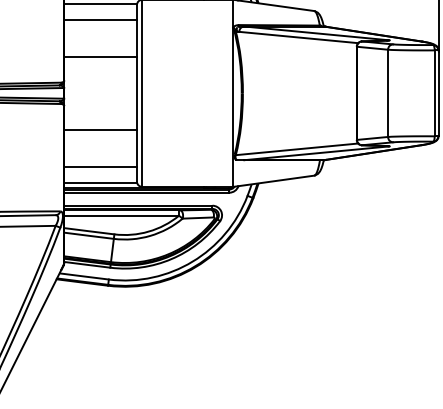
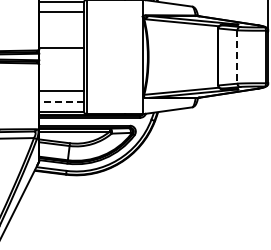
line: (100, 56) -> (61, 47), moved
line: (388, 92) -> (237, 56), solid -> dashed
line: (100, 130) -> (61, 91), moved
line: (100, 166) -> (61, 101), solid -> dashed

